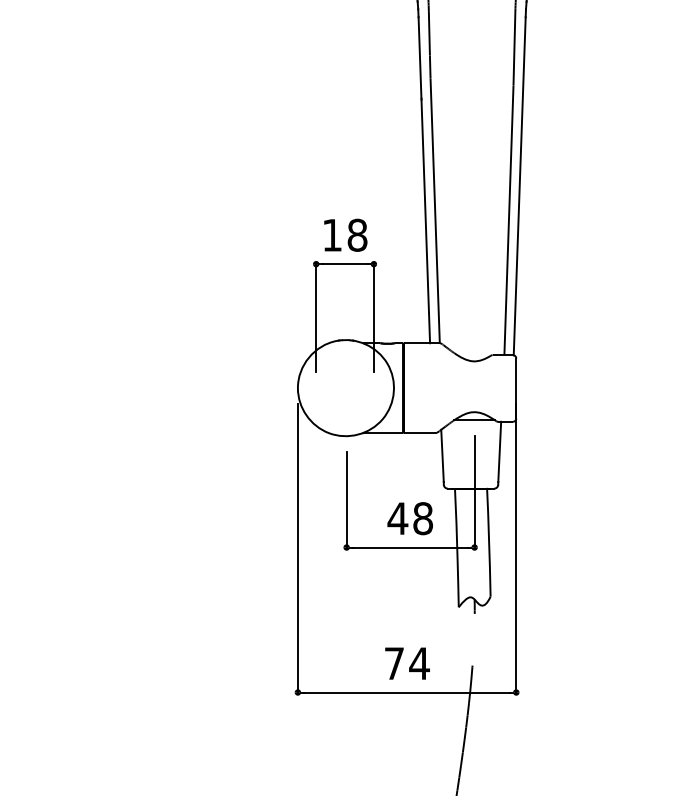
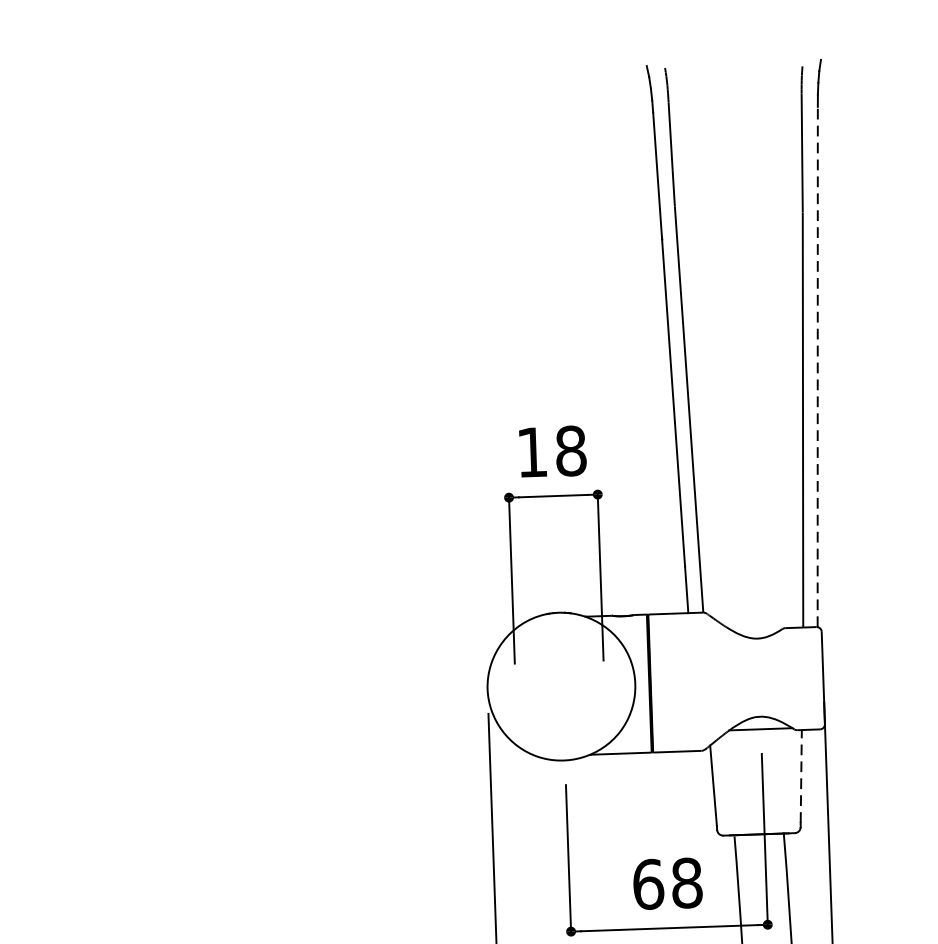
line: (519, 185) -> (817, 365), solid -> dashed
line: (499, 451) -> (800, 775), solid -> dashed
text: (397, 518) -> (647, 884), 48 -> 68

